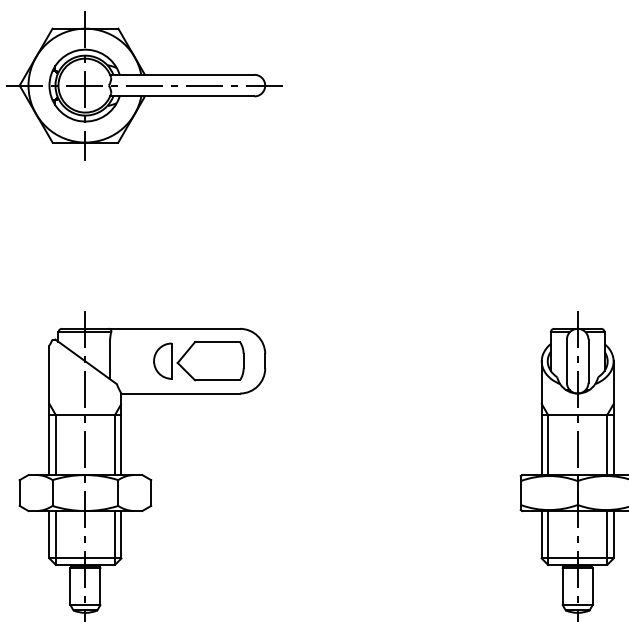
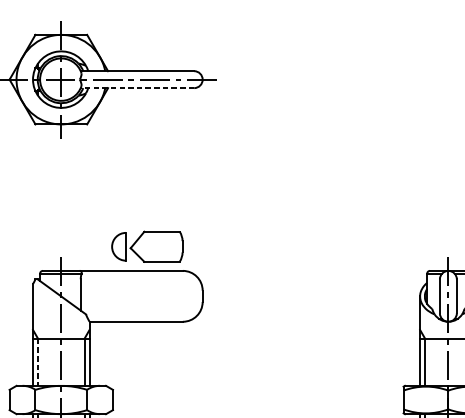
line: (181, 96) -> (136, 88), solid -> dashed
part: (198, 361) -> (147, 247), moved
line: (55, 445) -> (37, 362), solid -> dashed

